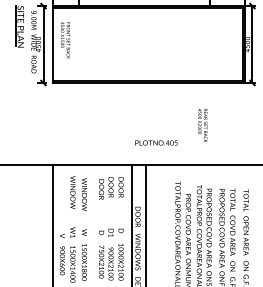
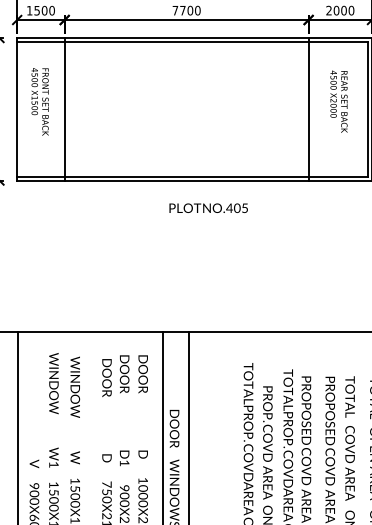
line: (78, 44) -> (64, 109), added
line: (210, 44) -> (308, 109), added
text: (202, 124) -> (338, 99), moved
text: (156, 142) -> (208, 207), moved

